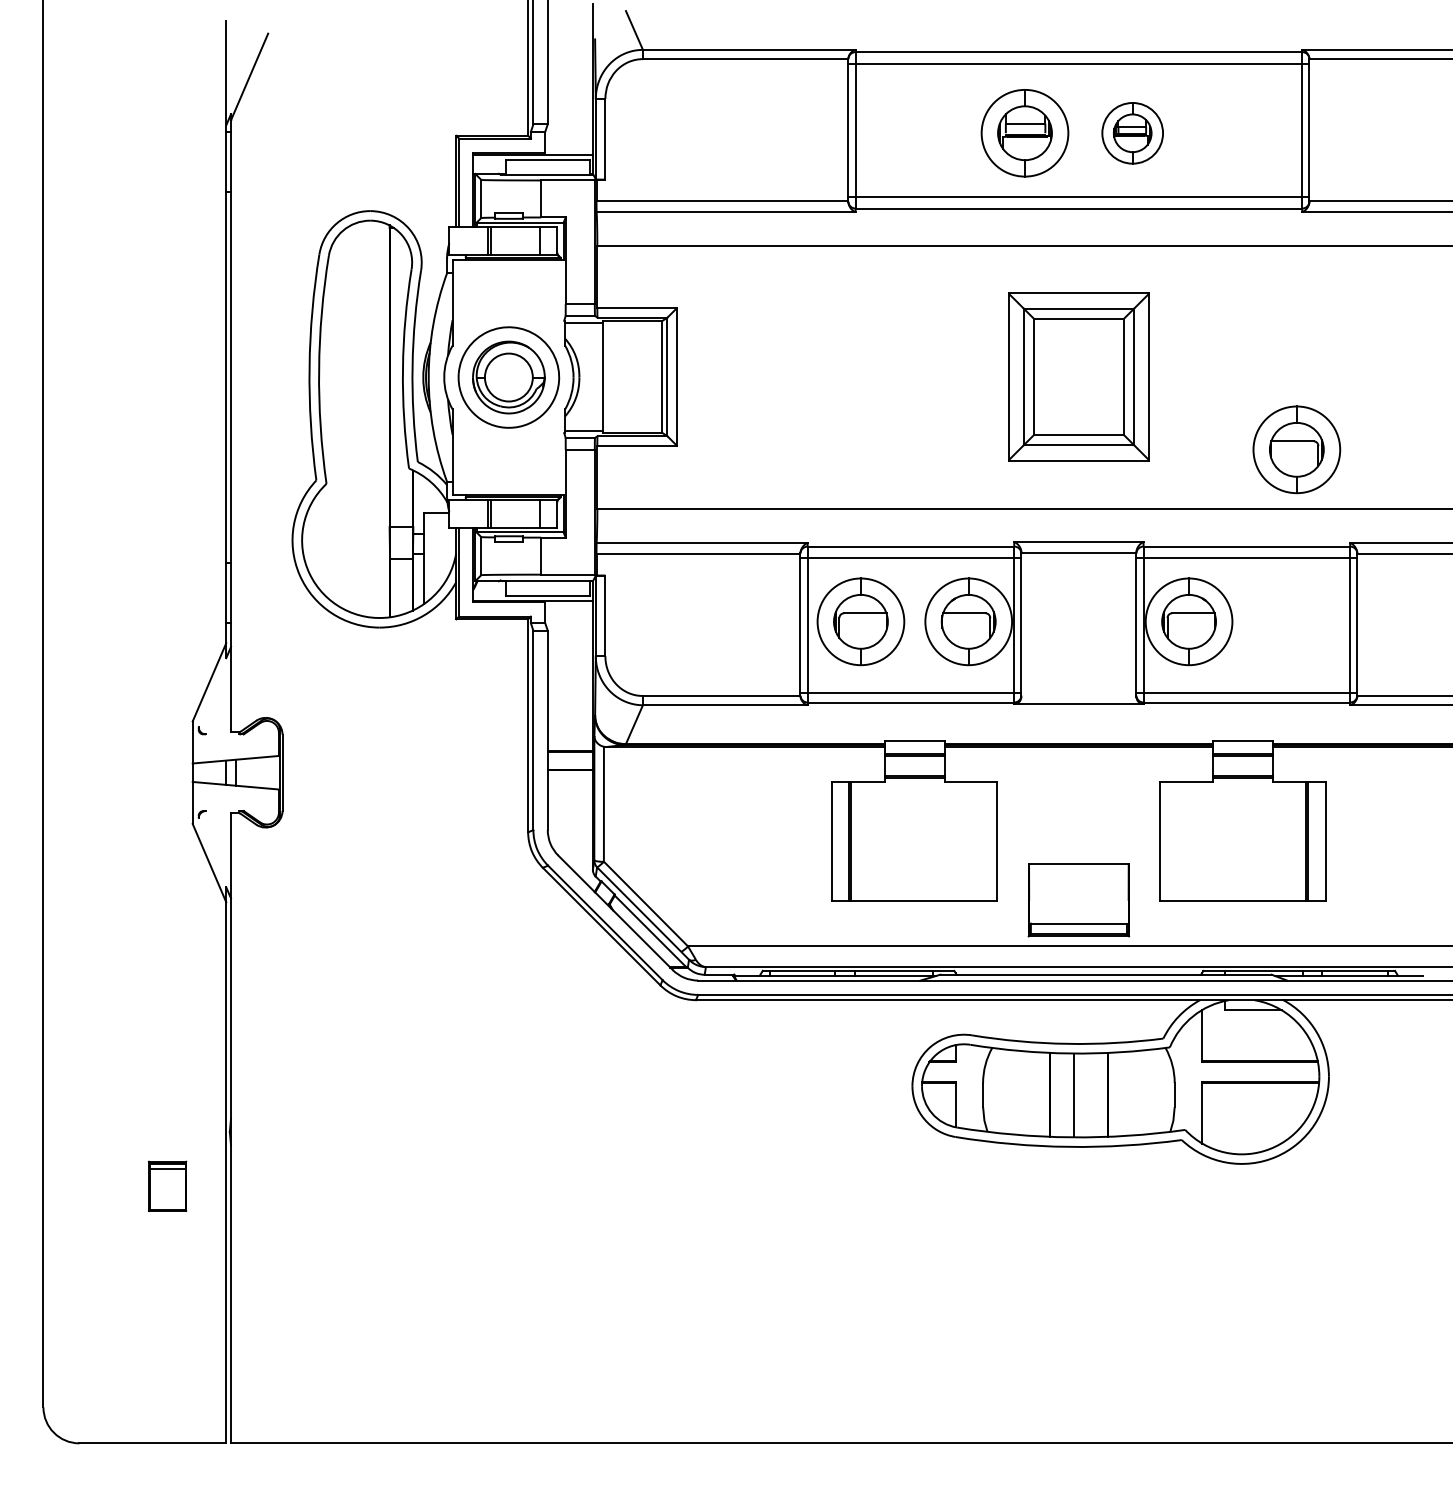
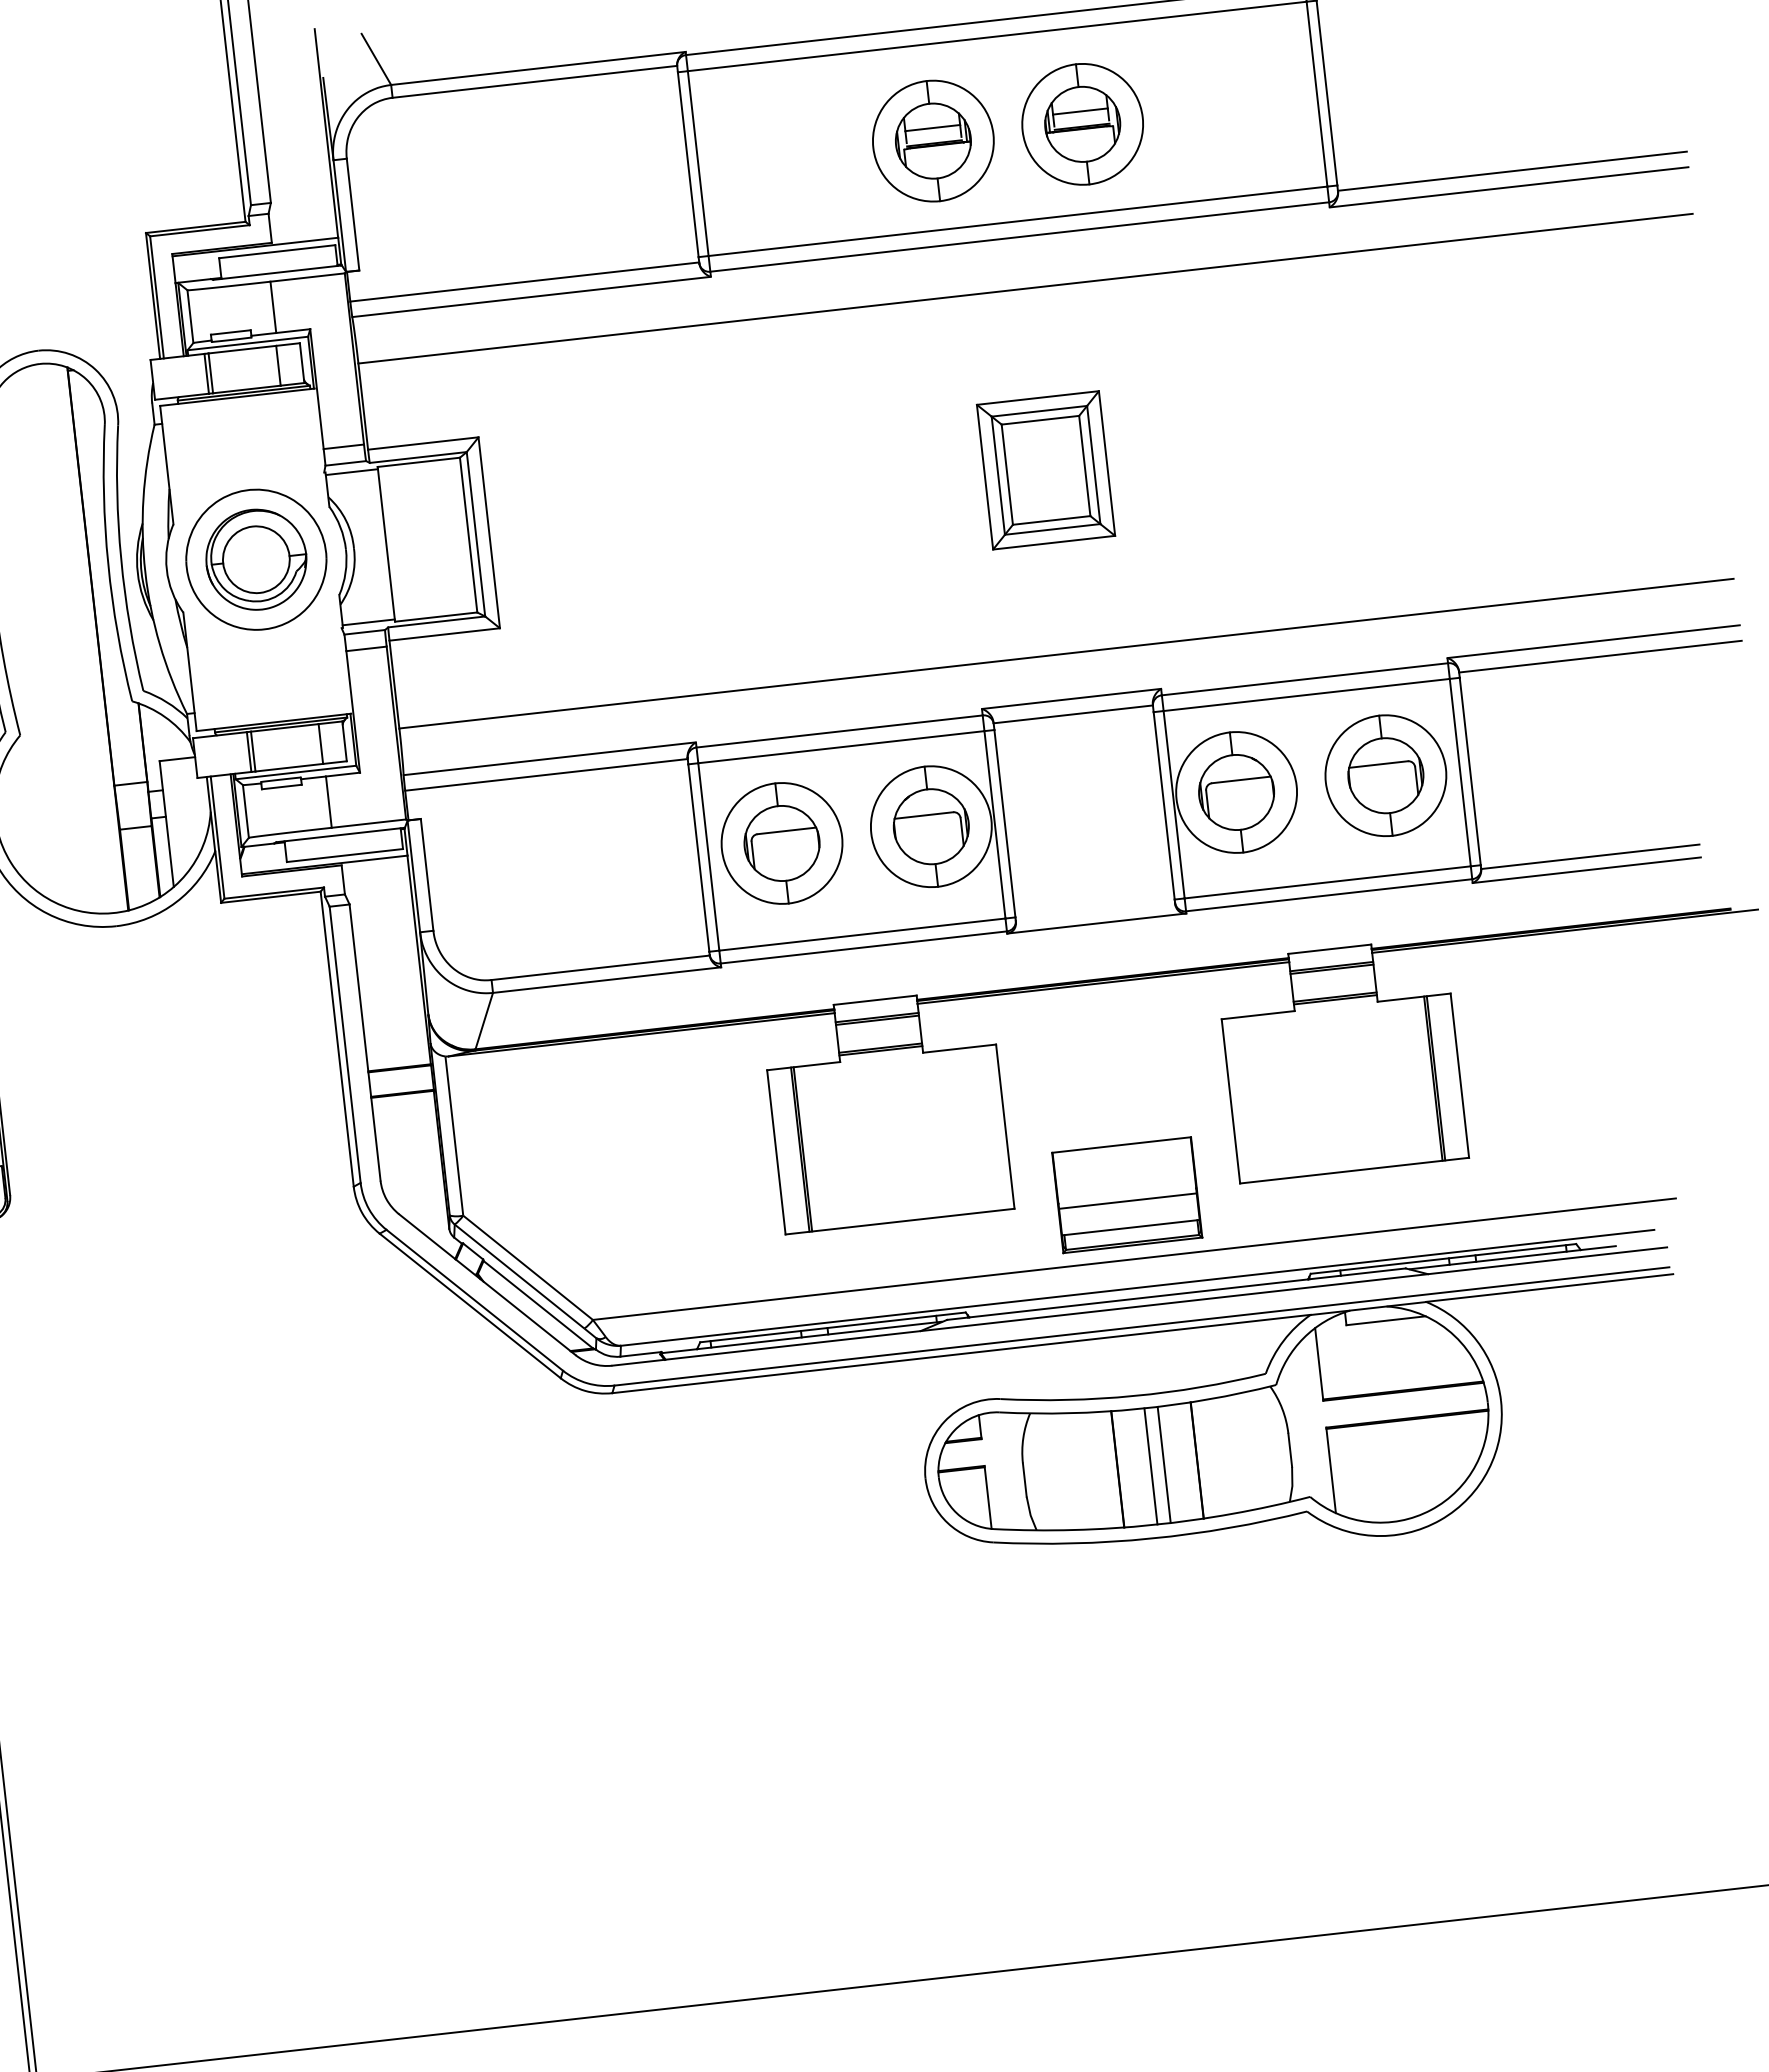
part: (1132, 133) -> (1082, 124), size x1.43
part: (1078, 376) -> (1045, 469), size x0.62
part: (1296, 449) -> (1385, 775), moved
line: (1078, 904) -> (1127, 1201), added
line: (1083, 1095) -> (1163, 1465), added

